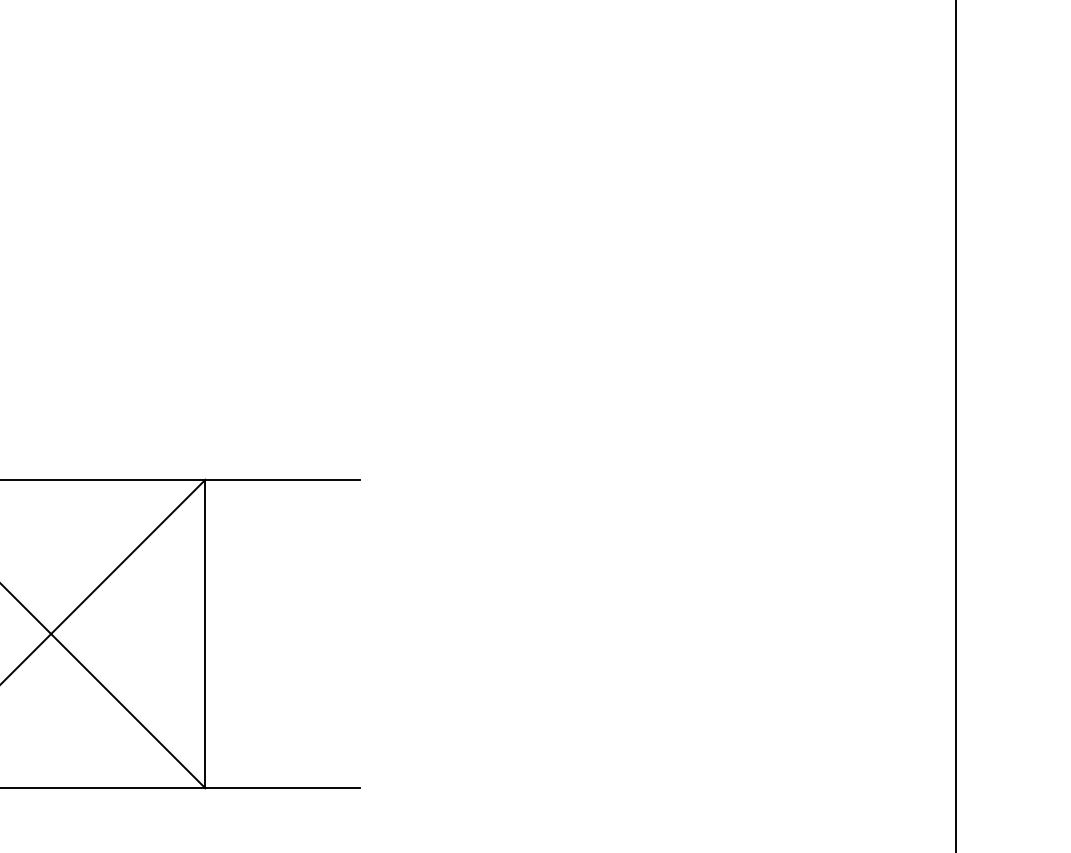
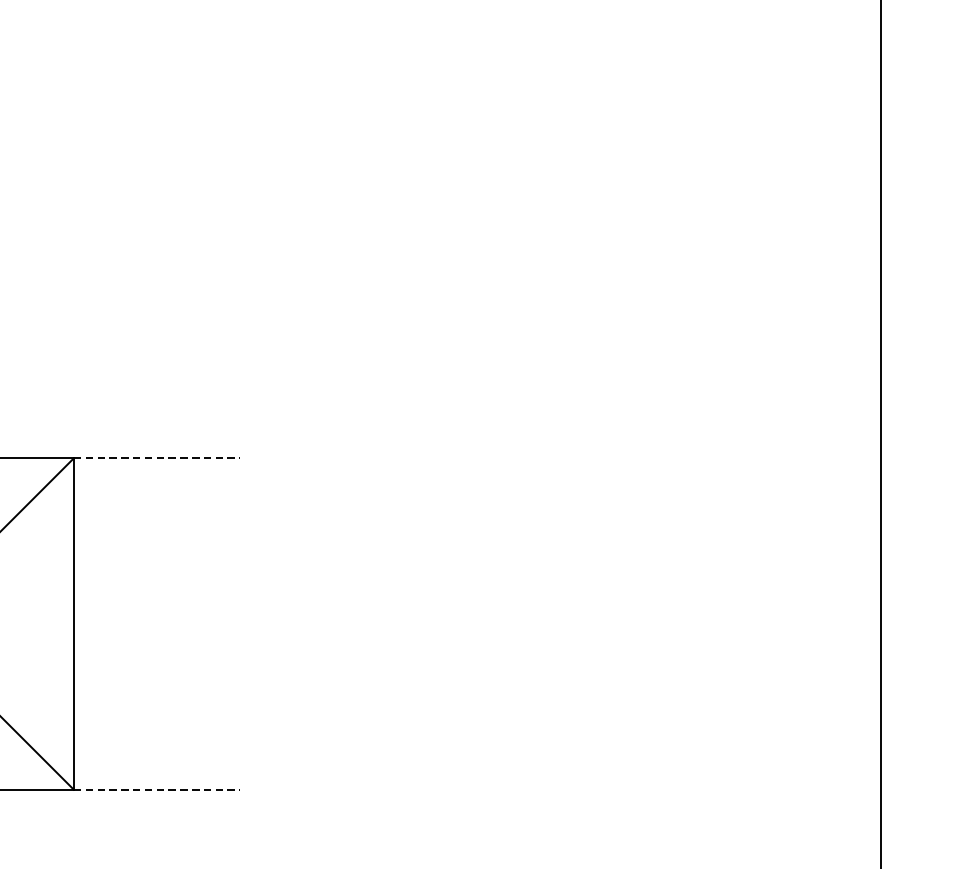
line: (283, 479) -> (157, 458), solid -> dashed
line: (283, 788) -> (157, 789), solid -> dashed

